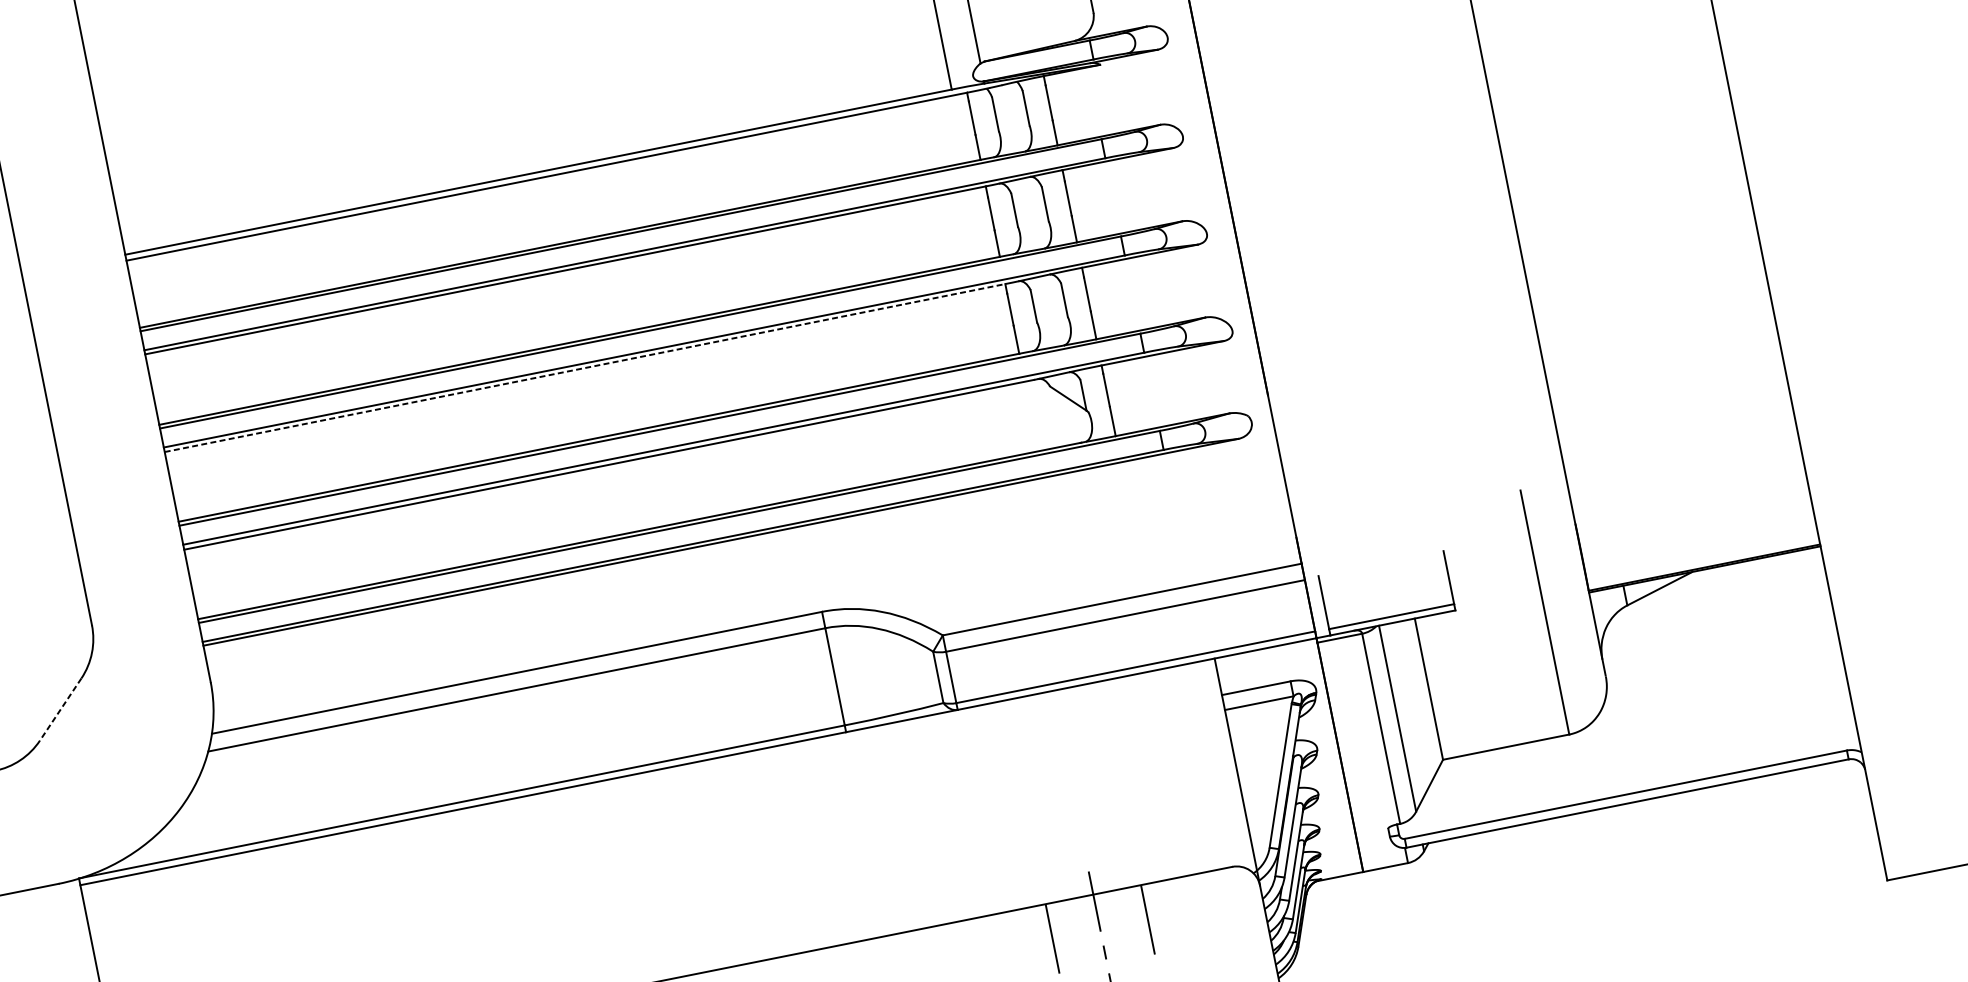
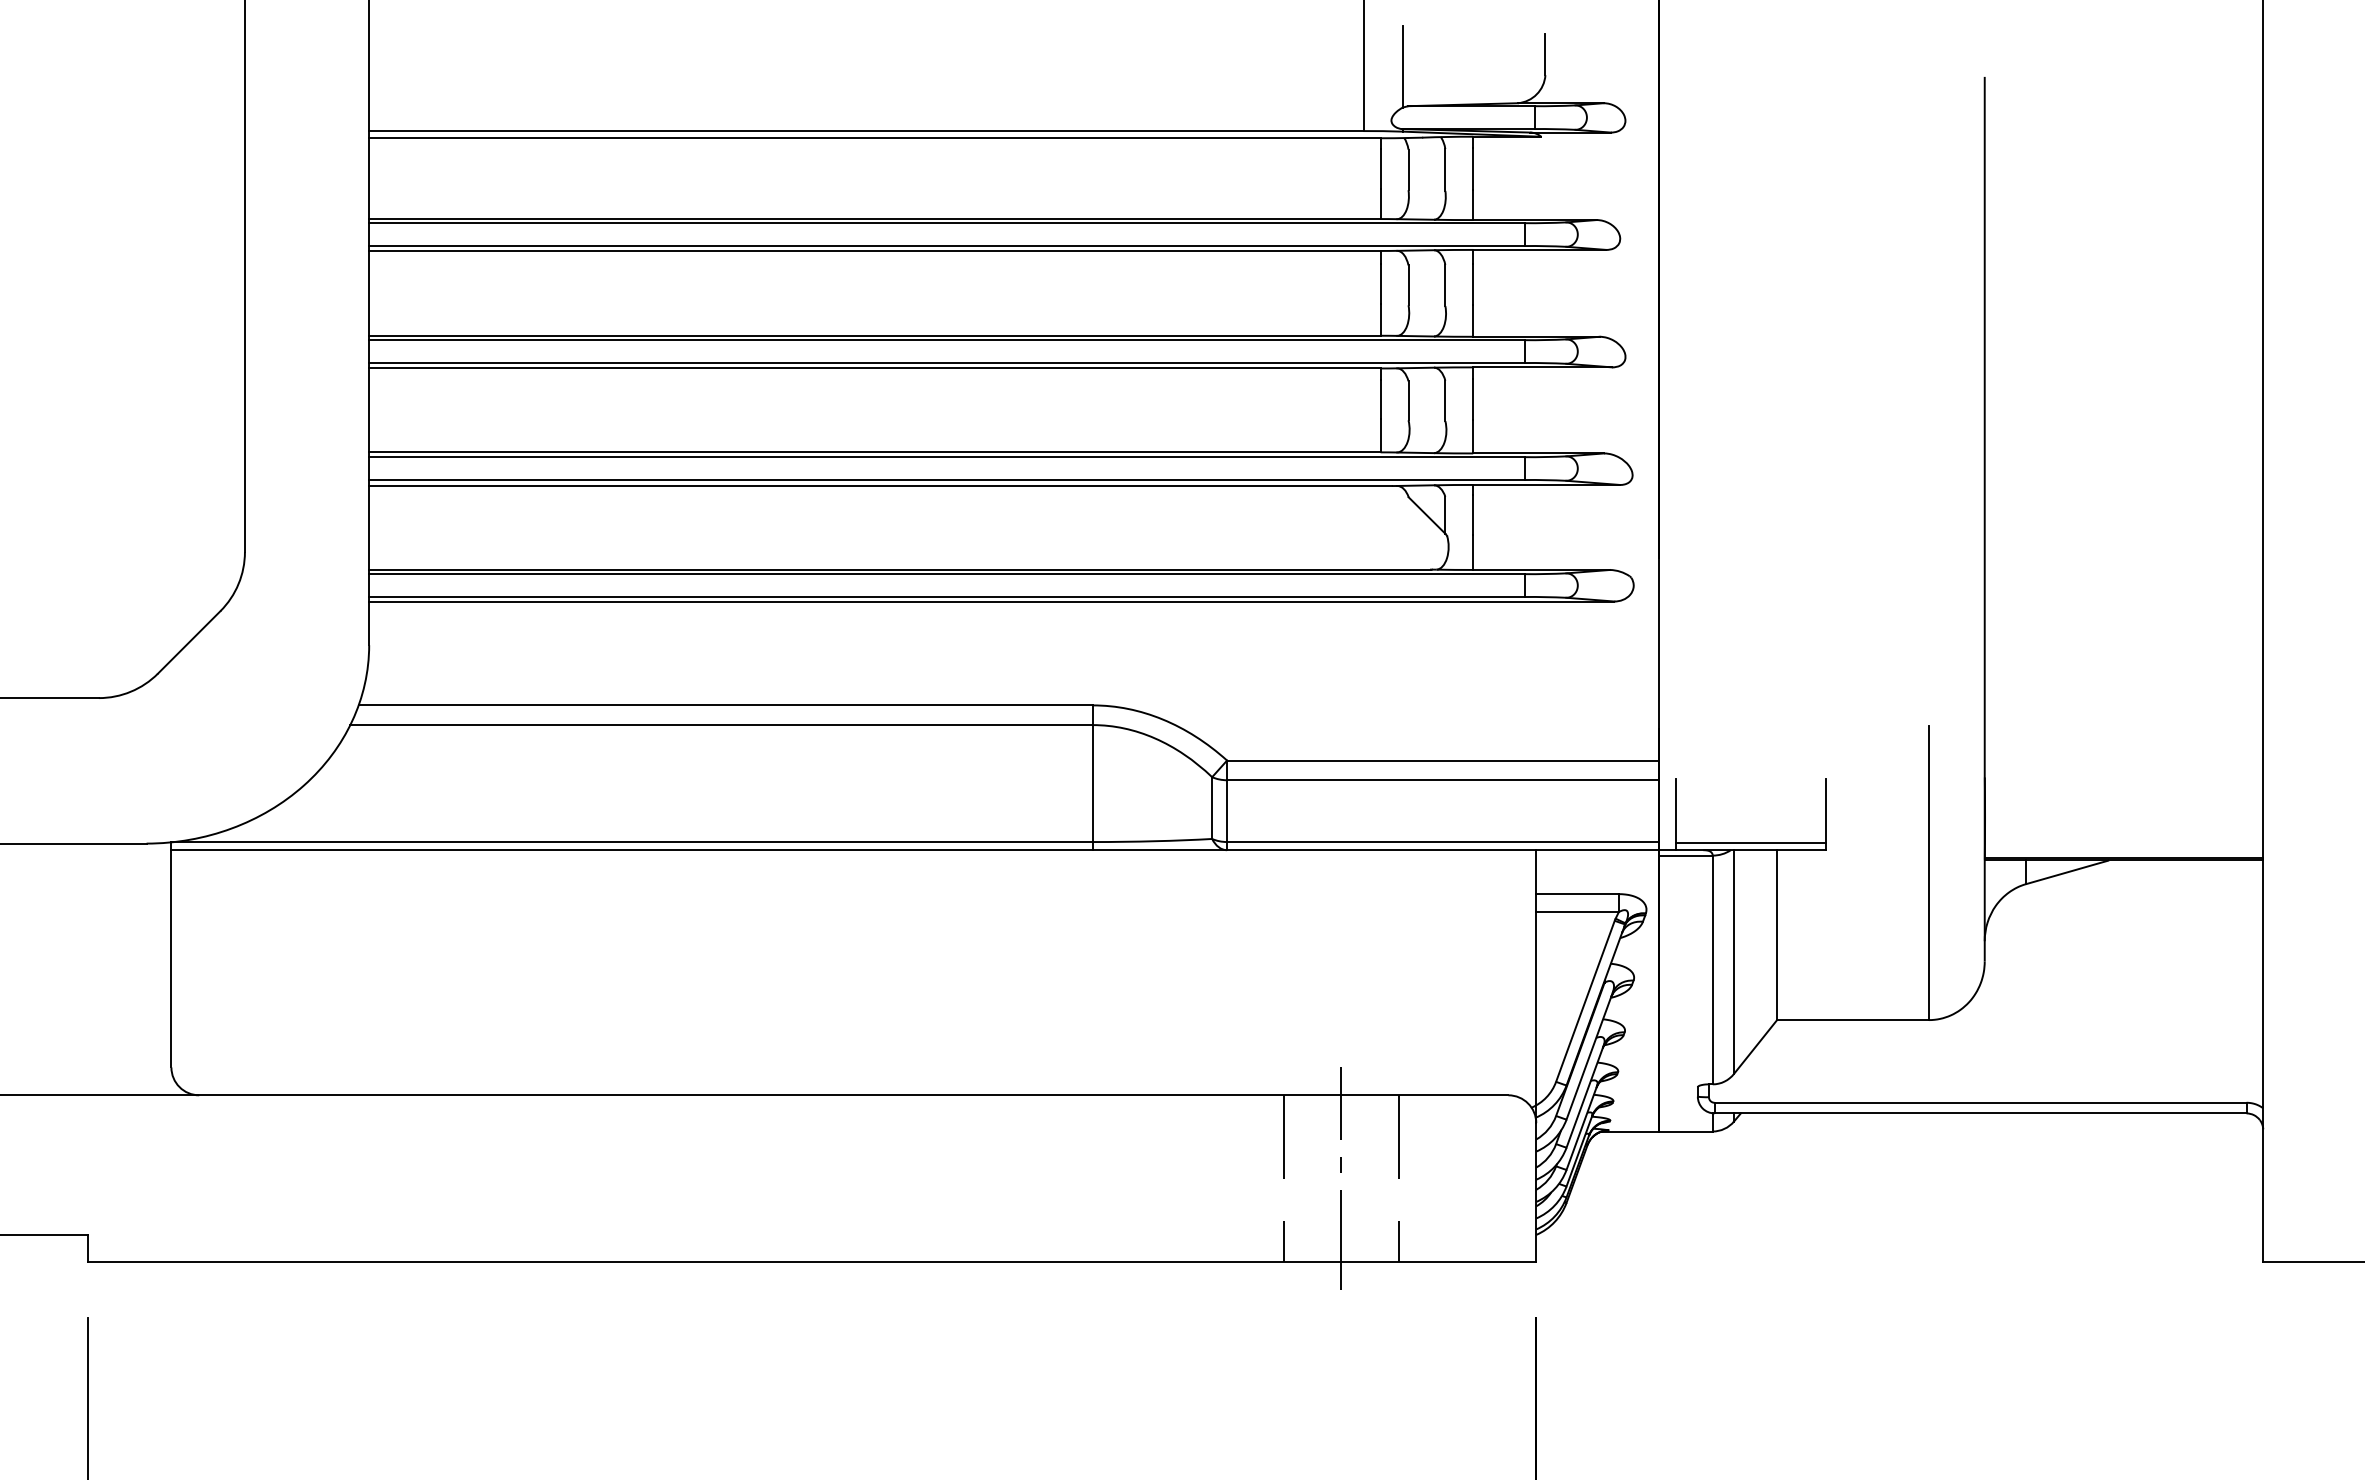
line: (584, 368) -> (874, 368), dashed -> solid
line: (60, 709) -> (188, 642), dashed -> solid

